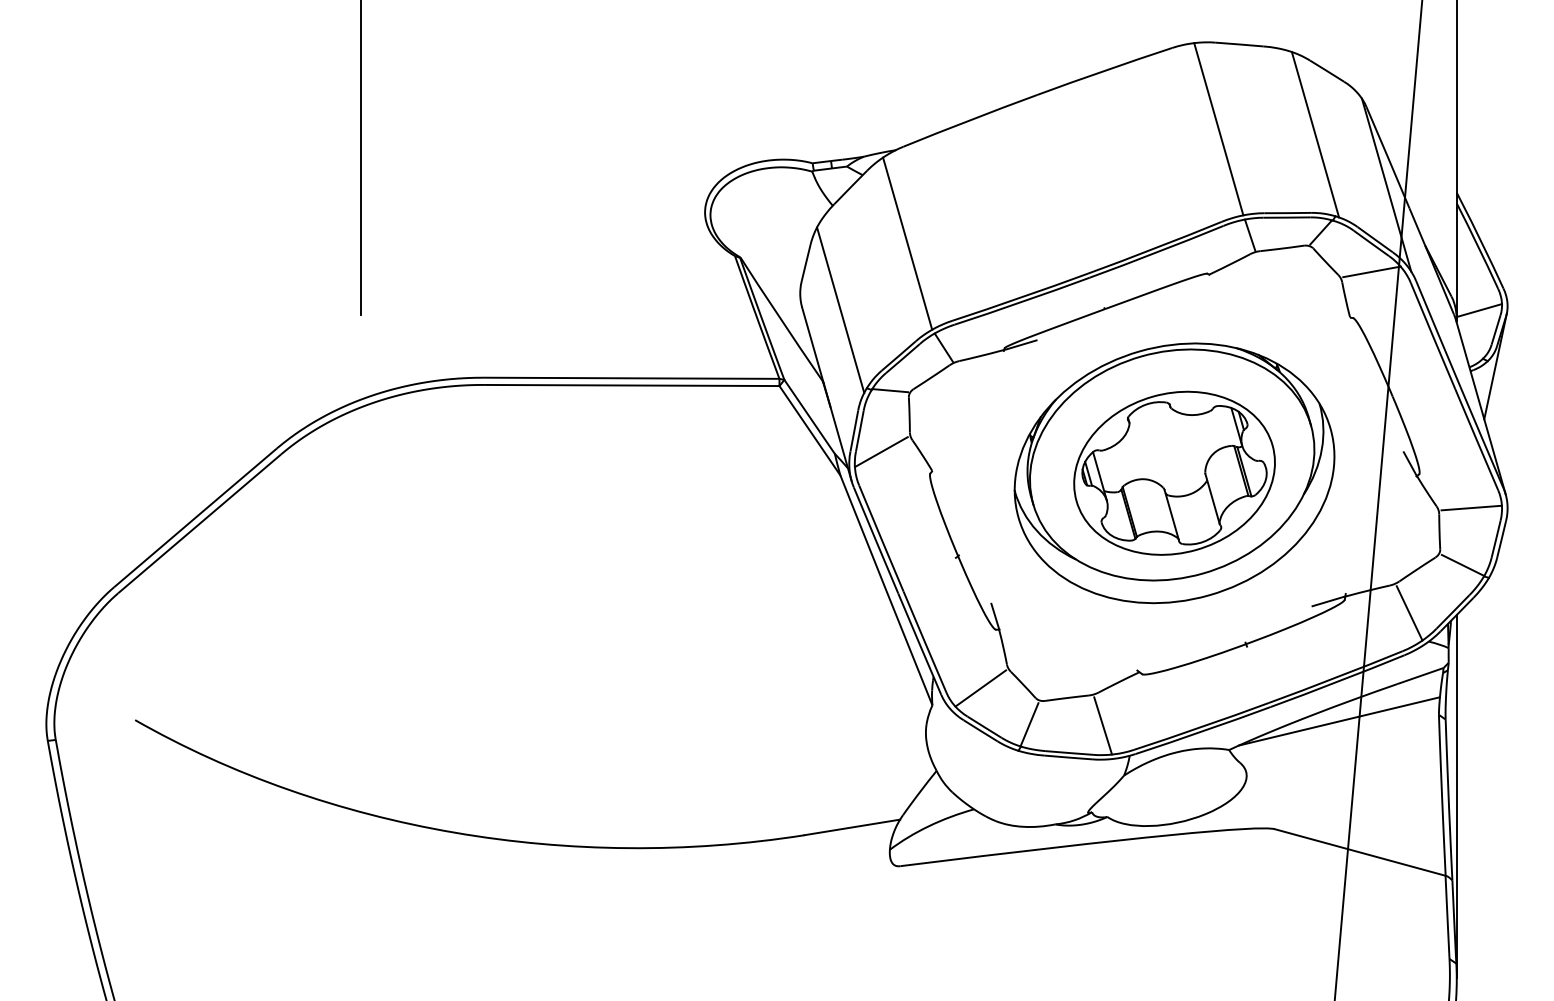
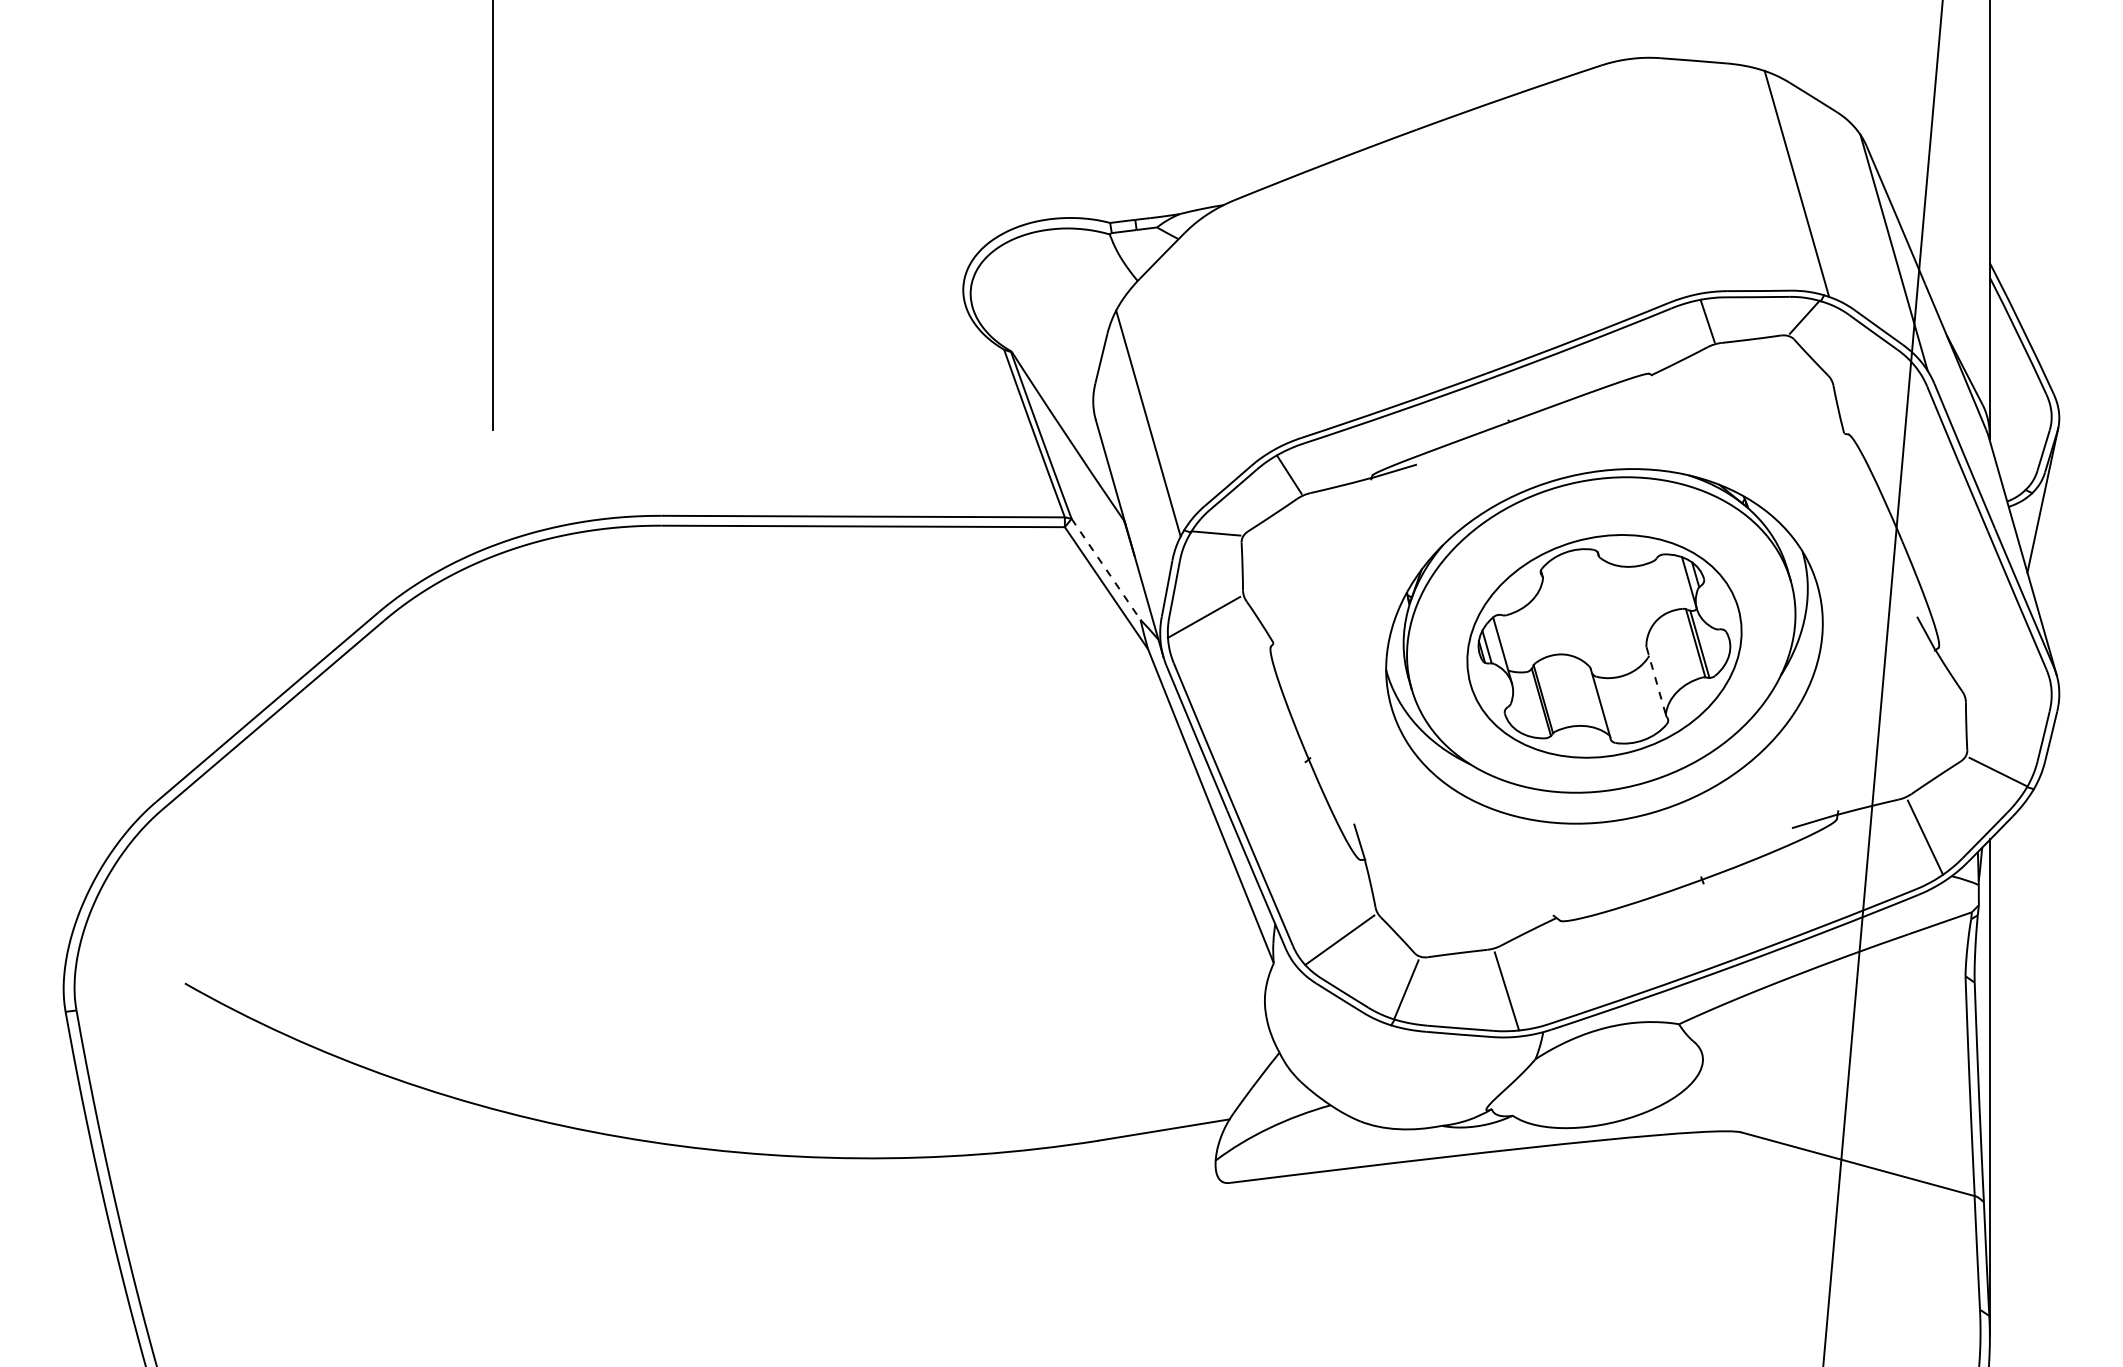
line: (1218, 129) -> (1664, 176), removed
line: (907, 243) -> (1239, 332), removed
line: (1371, 272) -> (1873, 371), removed
line: (1479, 310) -> (2020, 423), removed
line: (809, 417) -> (1106, 569), solid -> dashed
line: (1212, 499) -> (1656, 682), solid -> dashed
line: (1471, 507) -> (2010, 693), removed
line: (1339, 721) -> (1829, 985), removed

